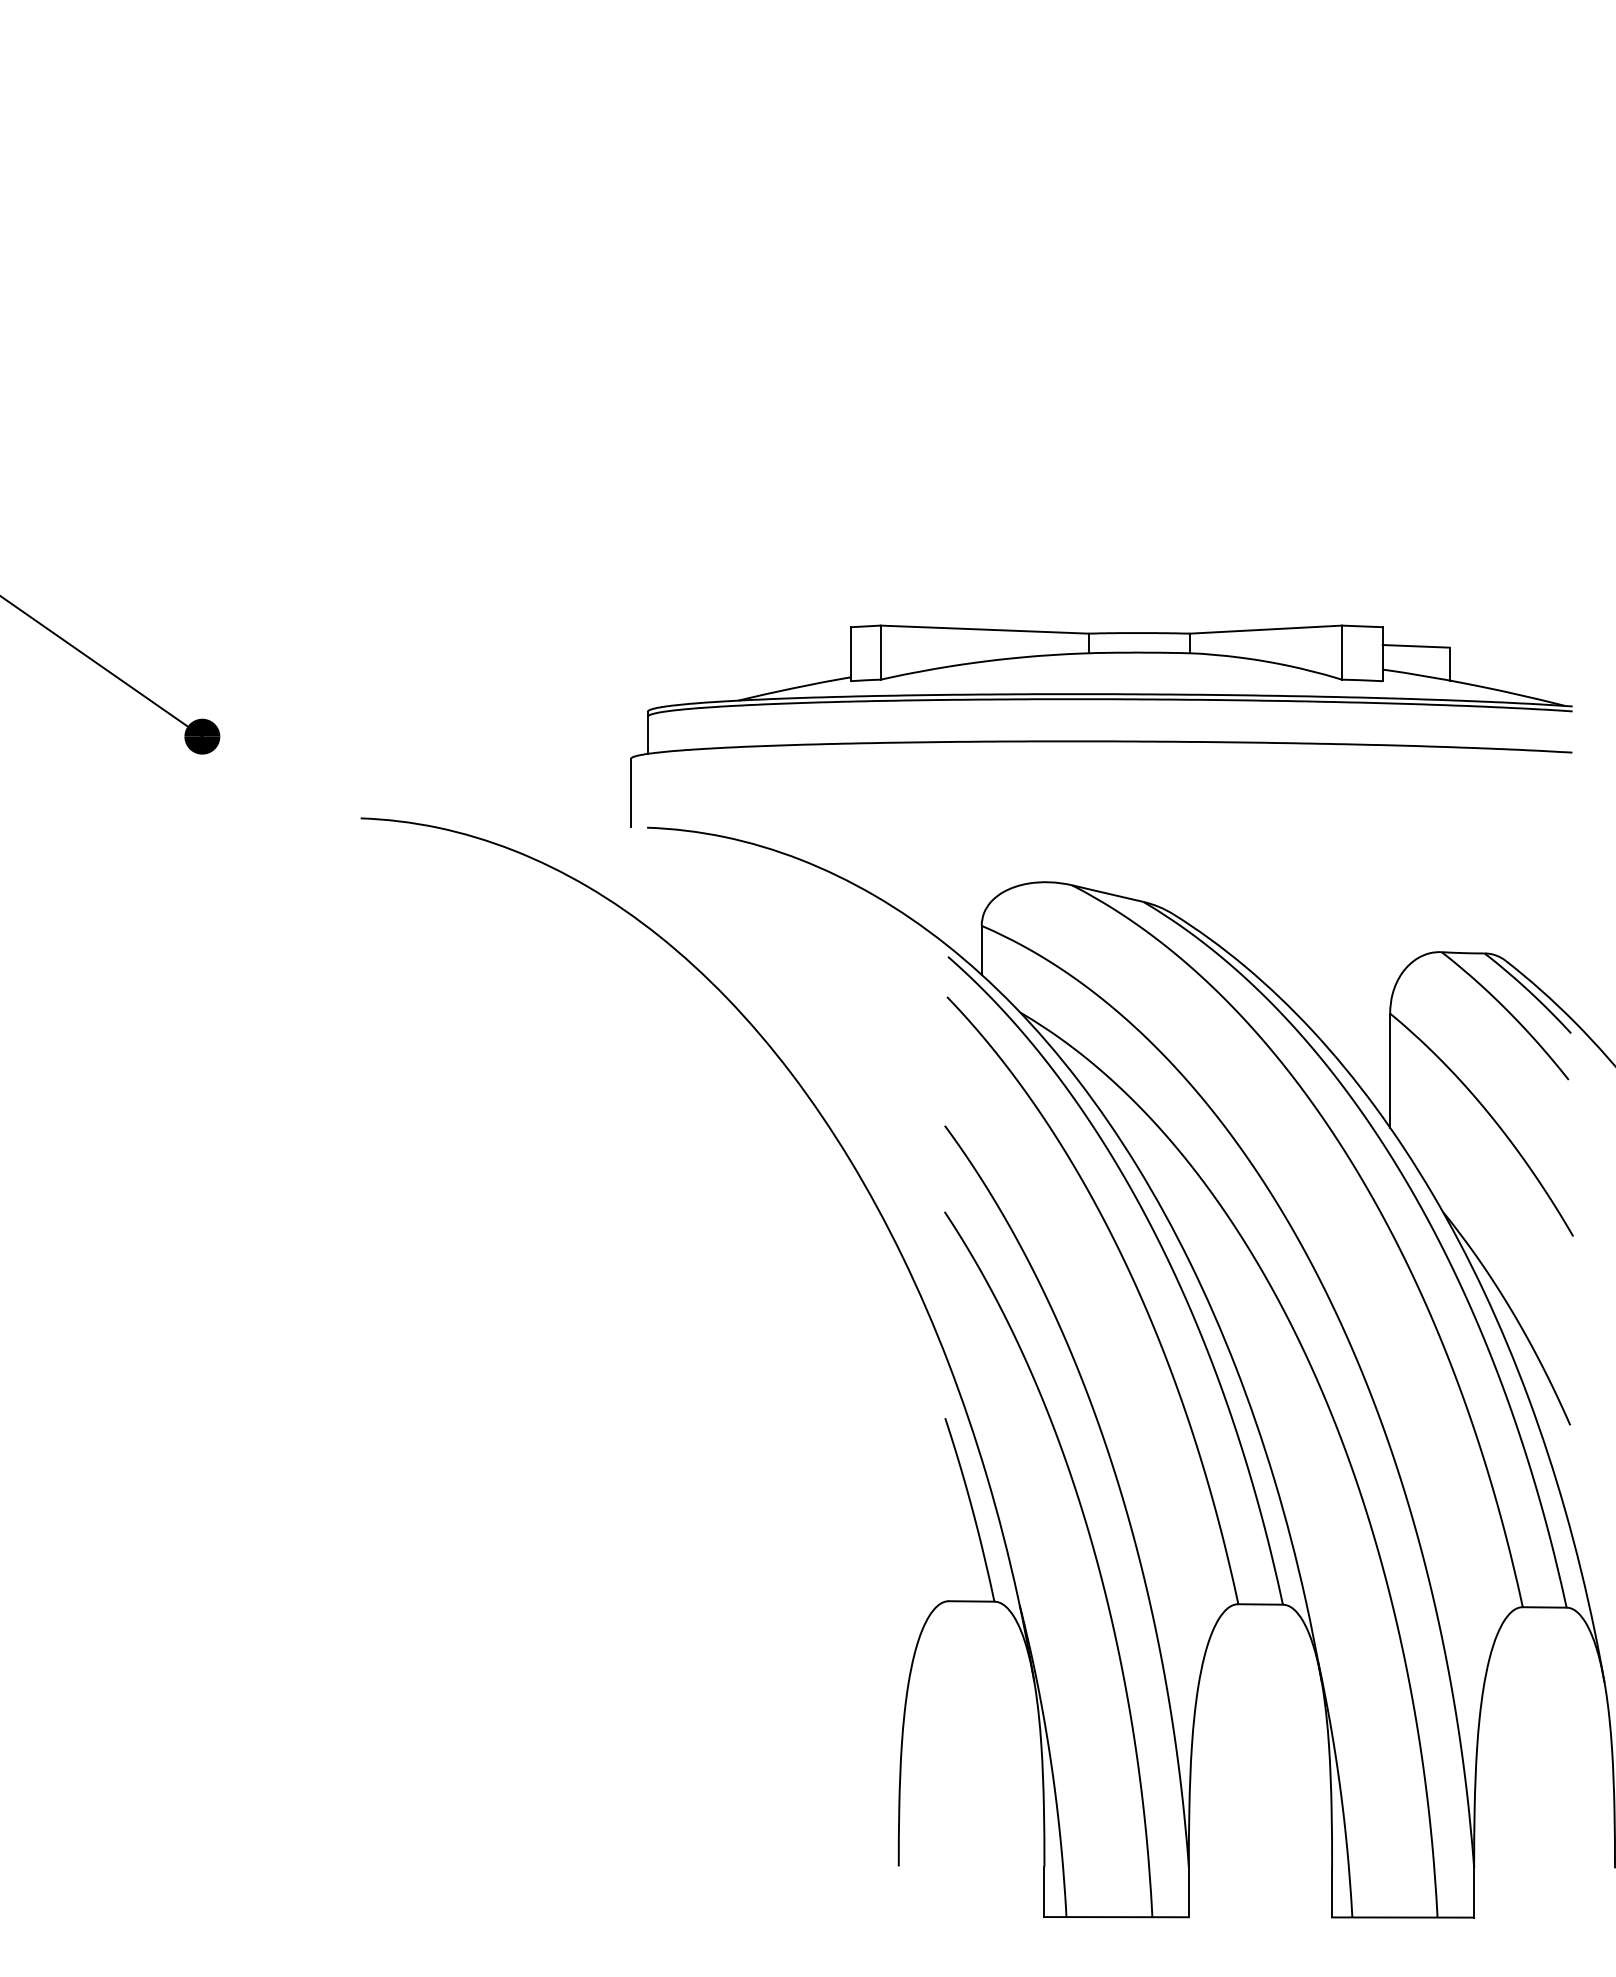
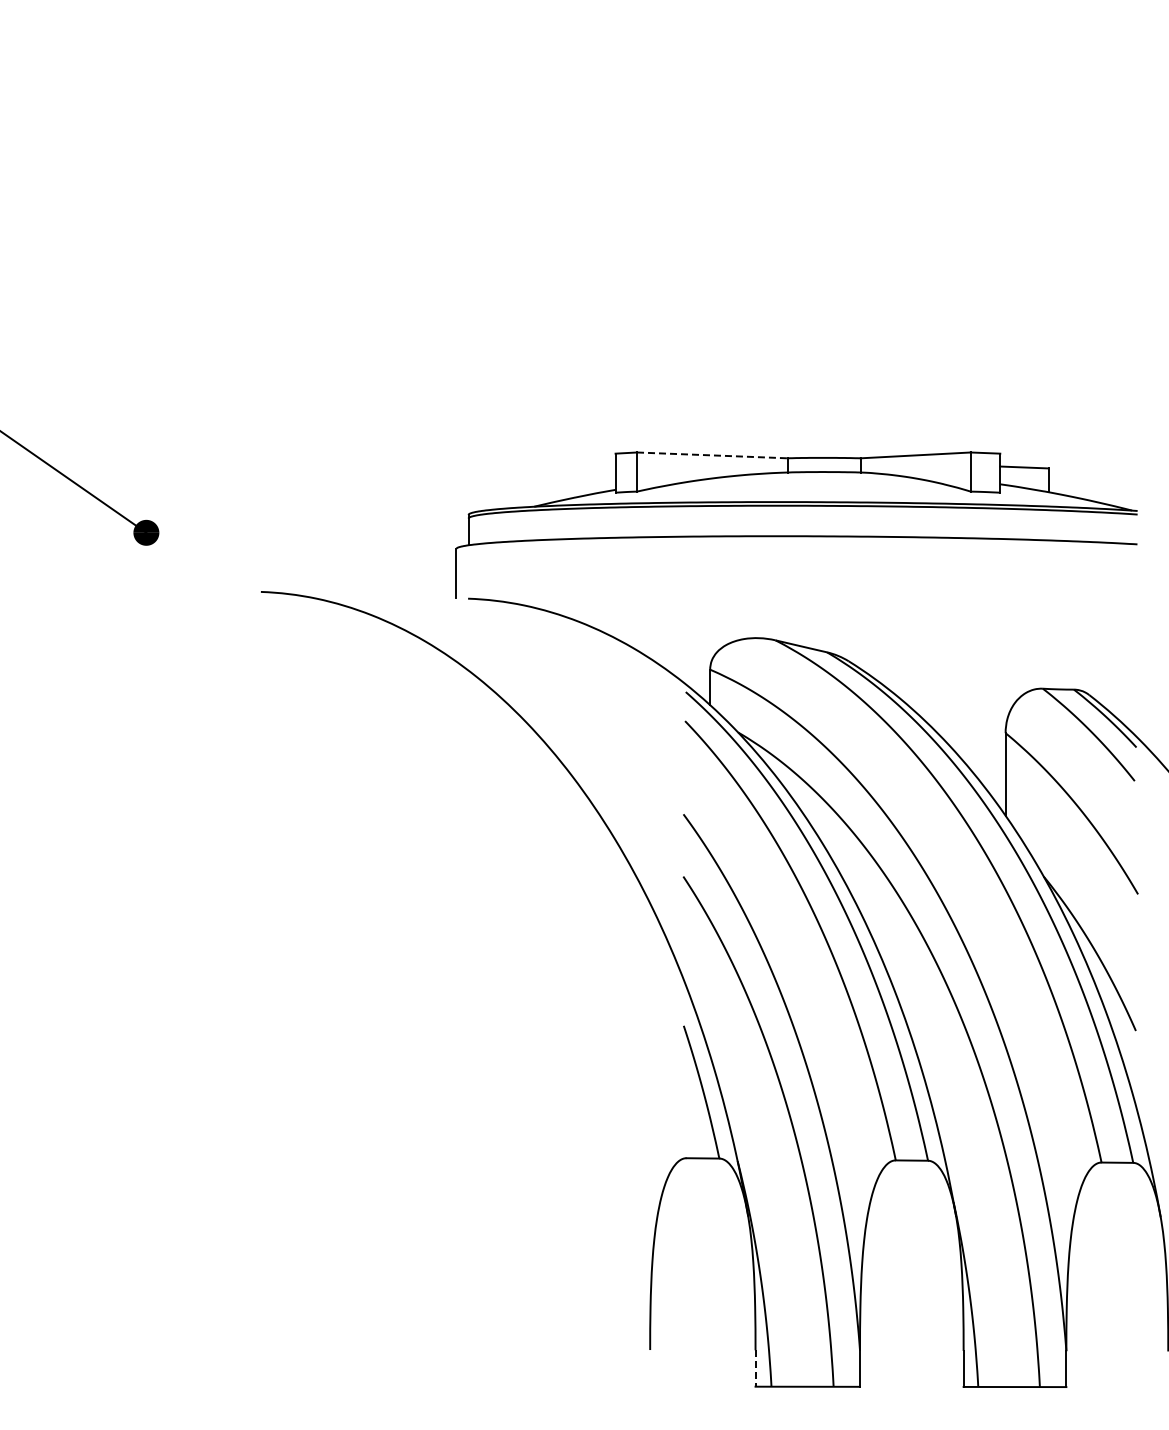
line: (984, 629) -> (712, 455), solid -> dashed
line: (1044, 1893) -> (755, 1369), solid -> dashed

